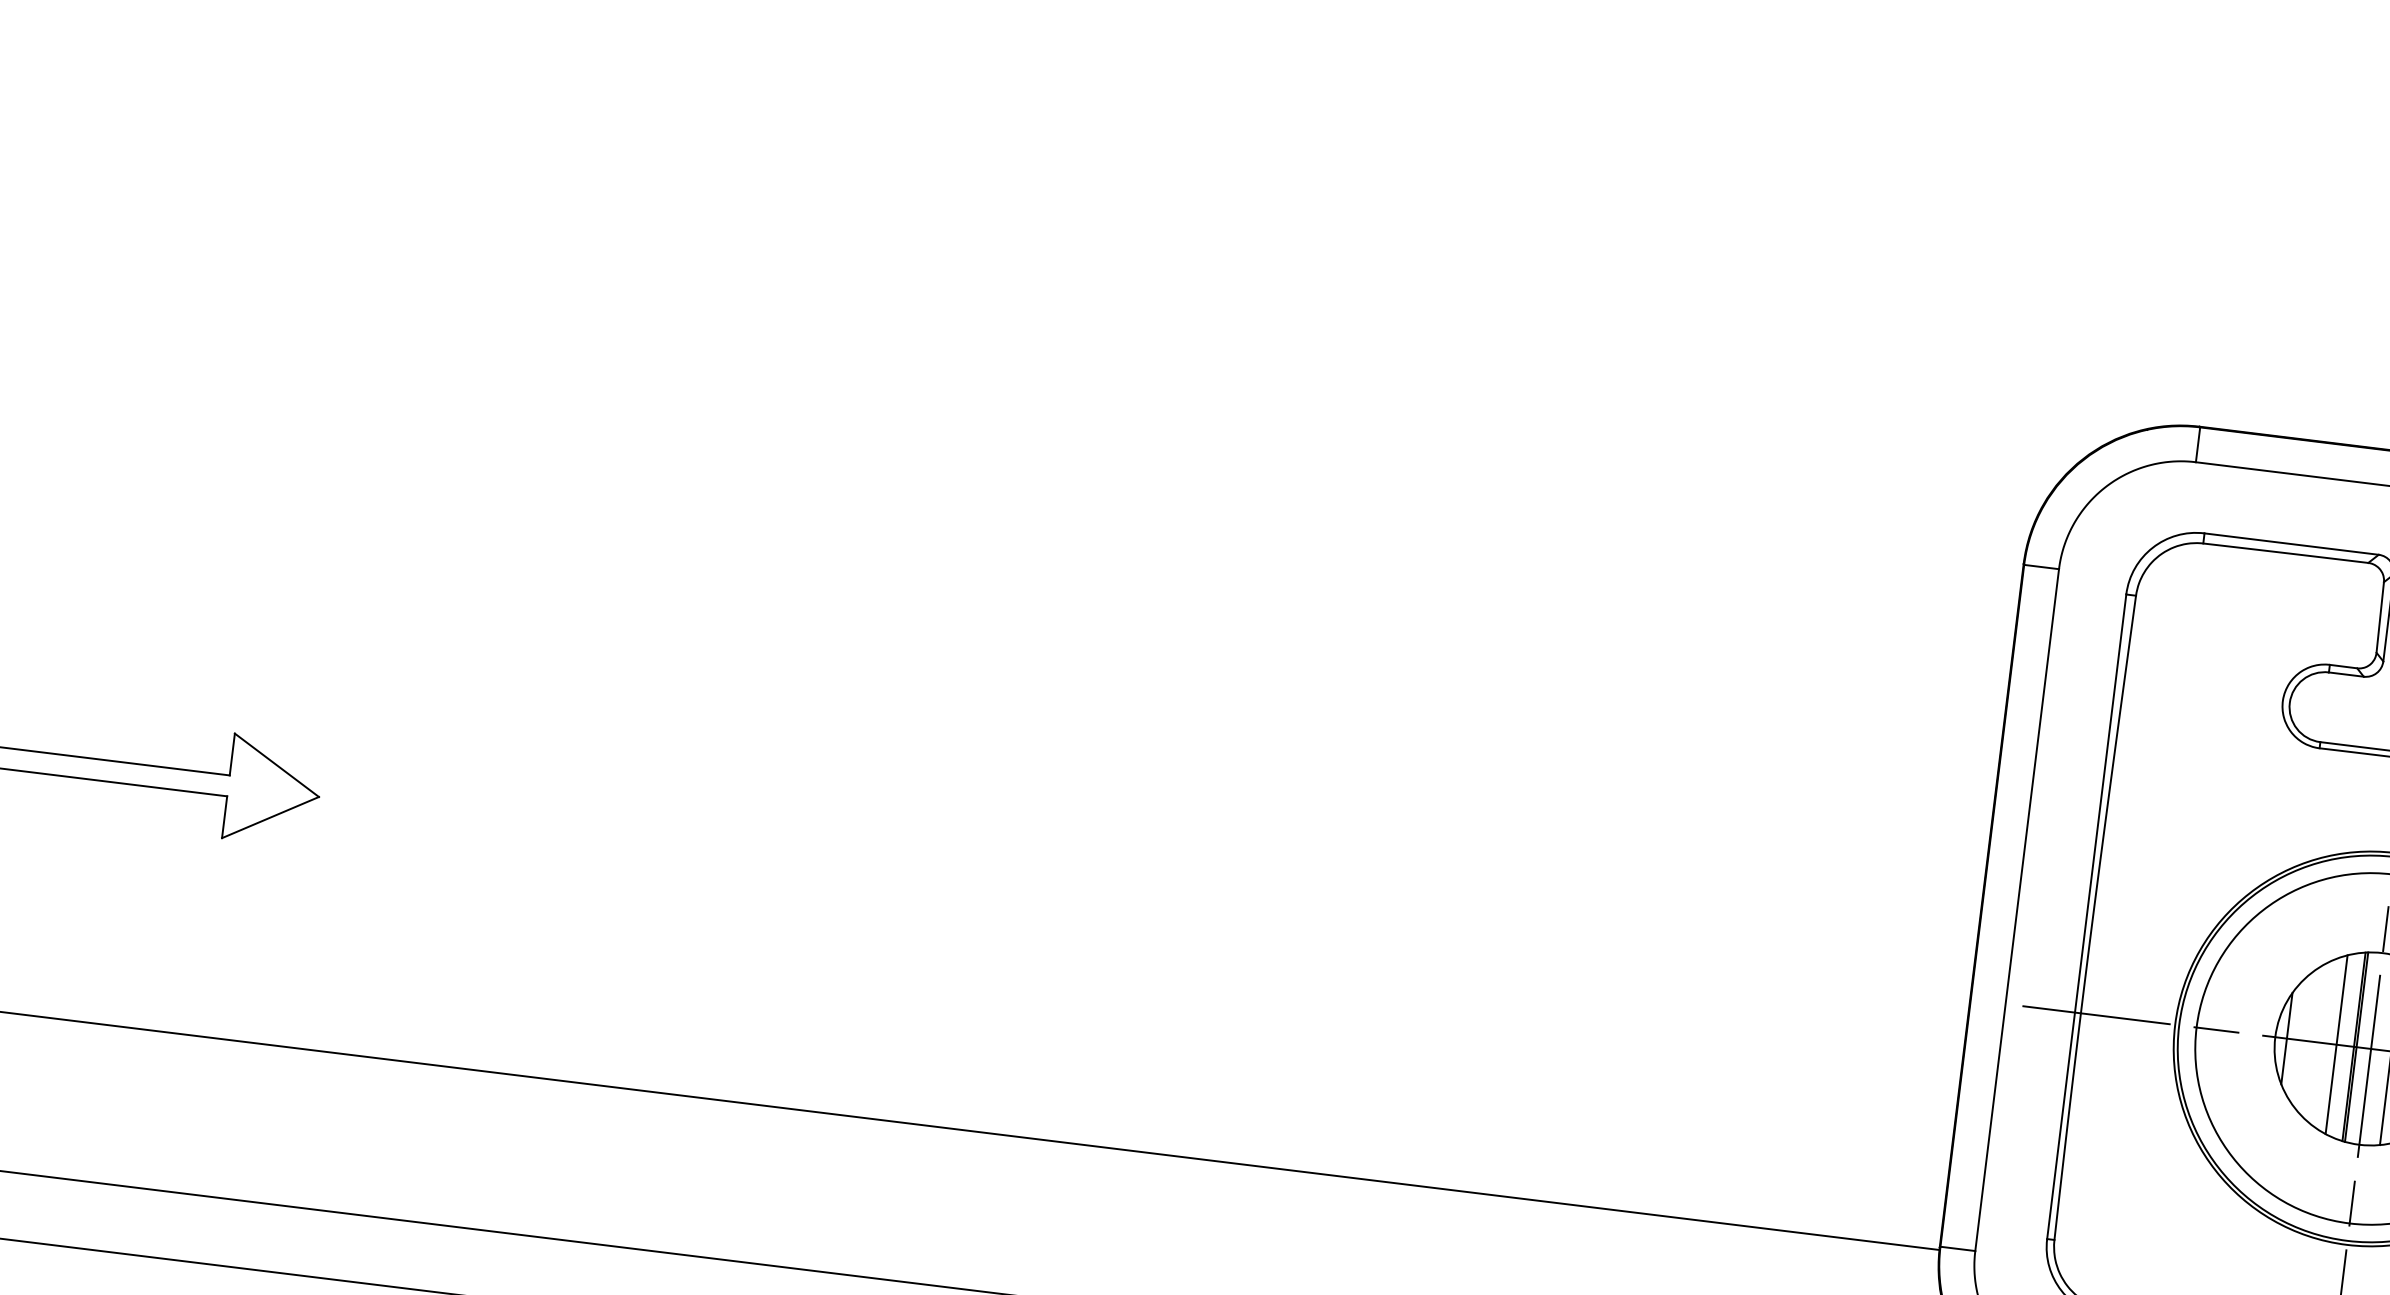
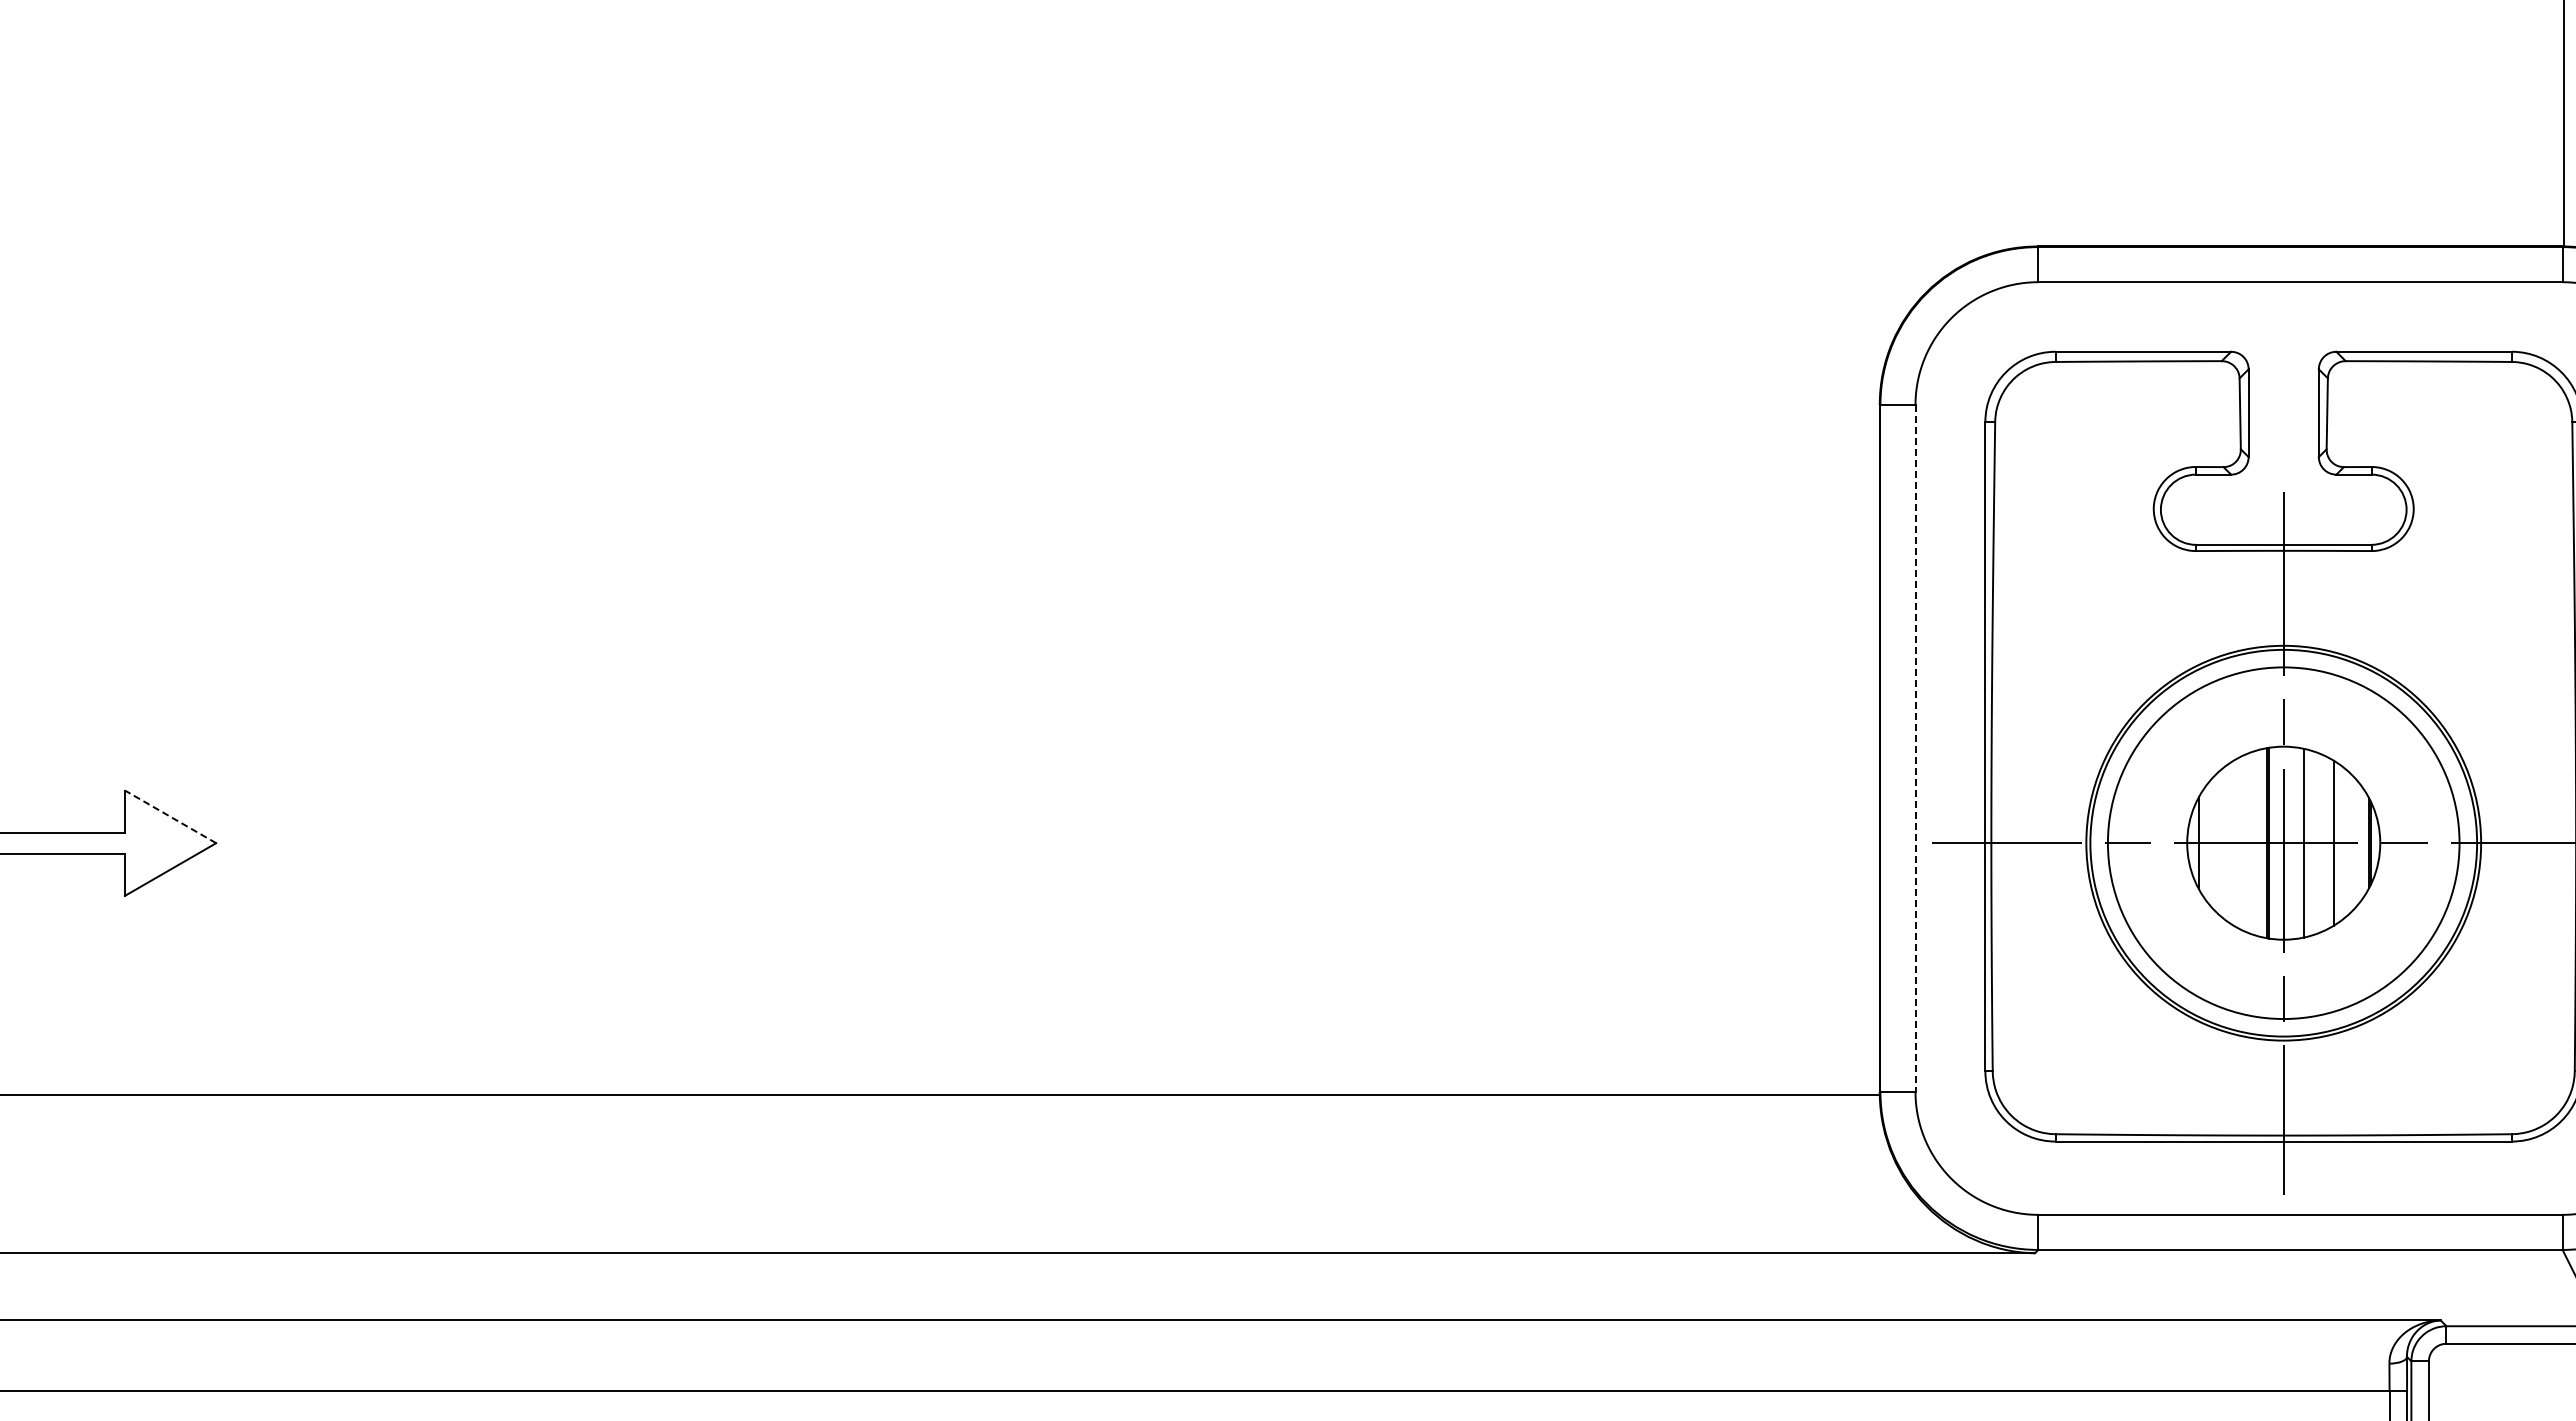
line: (276, 764) -> (170, 816), solid -> dashed
line: (2017, 911) -> (1915, 749), solid -> dashed
line: (2336, 1044) -> (2248, 843), removed

